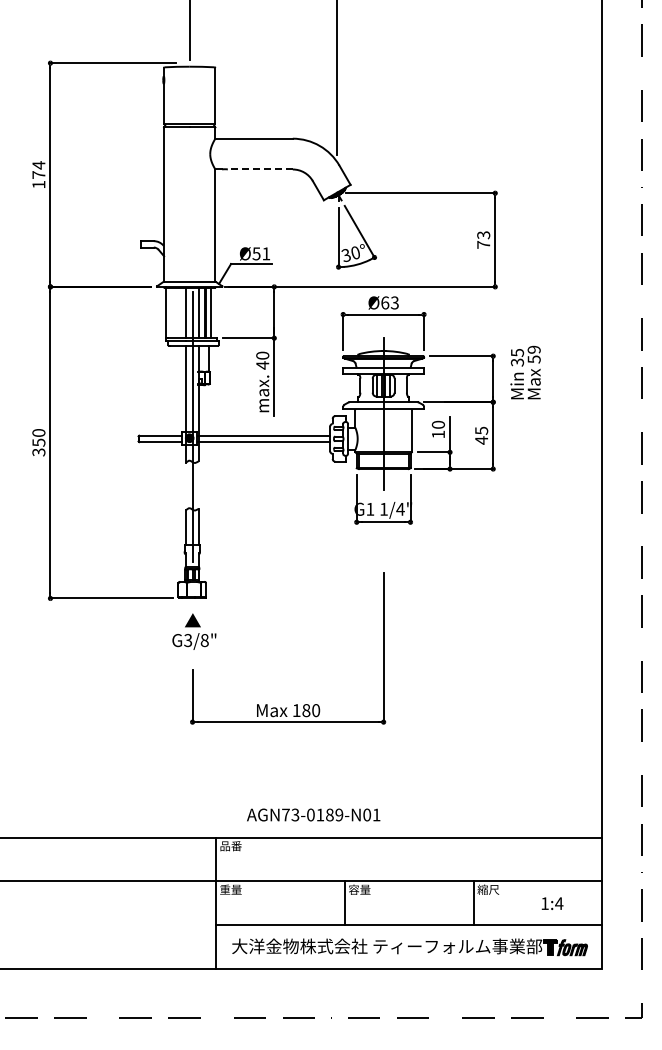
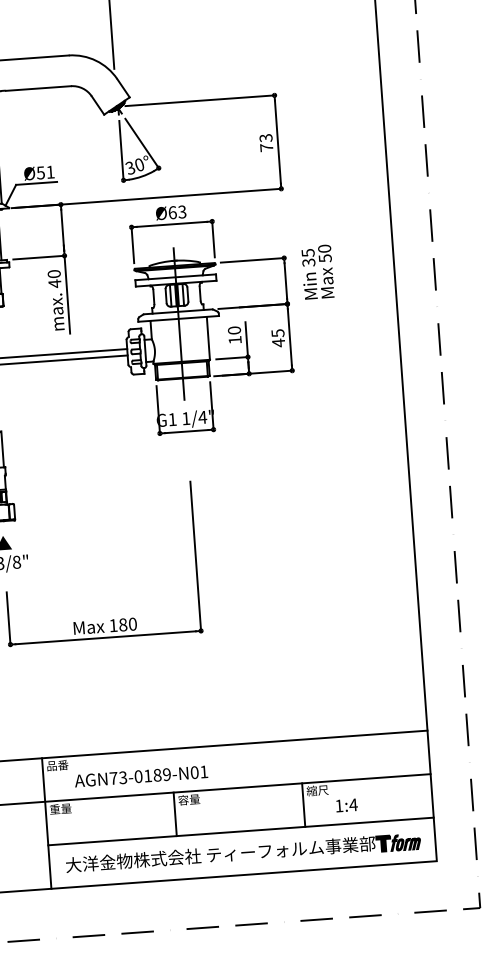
line: (259, 169) -> (37, 88), dashed -> solid
text: (533, 349) -> (323, 248), 59 -> 50
text: (313, 814) -> (141, 775), moved
text: (552, 903) -> (346, 805), moved

